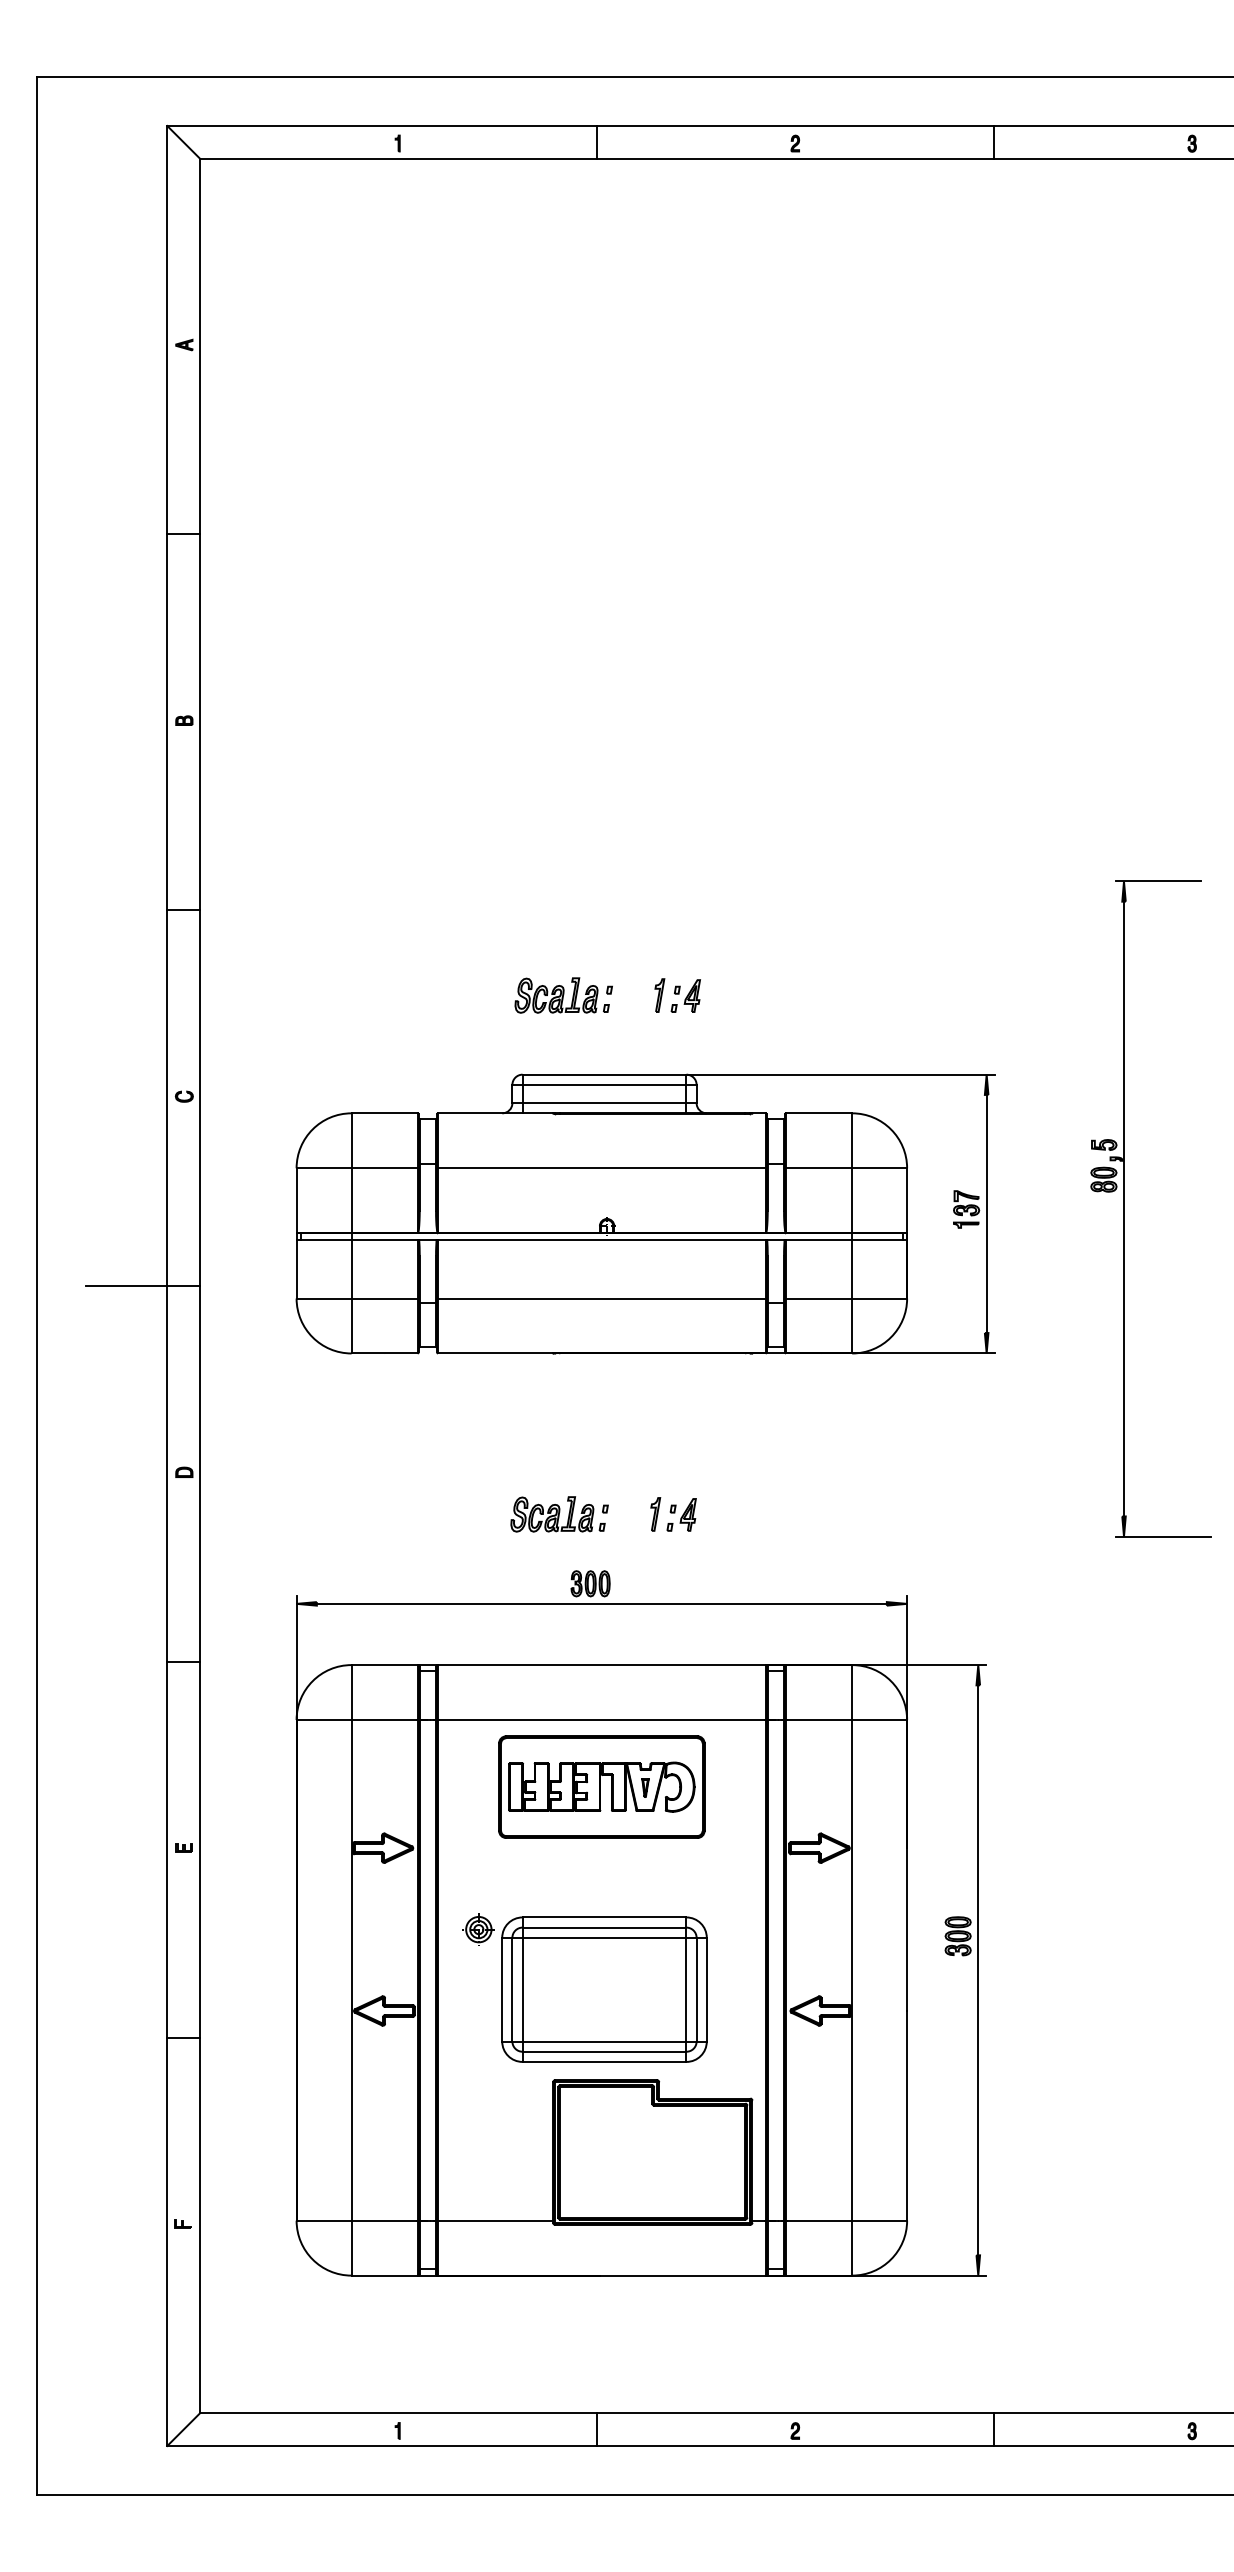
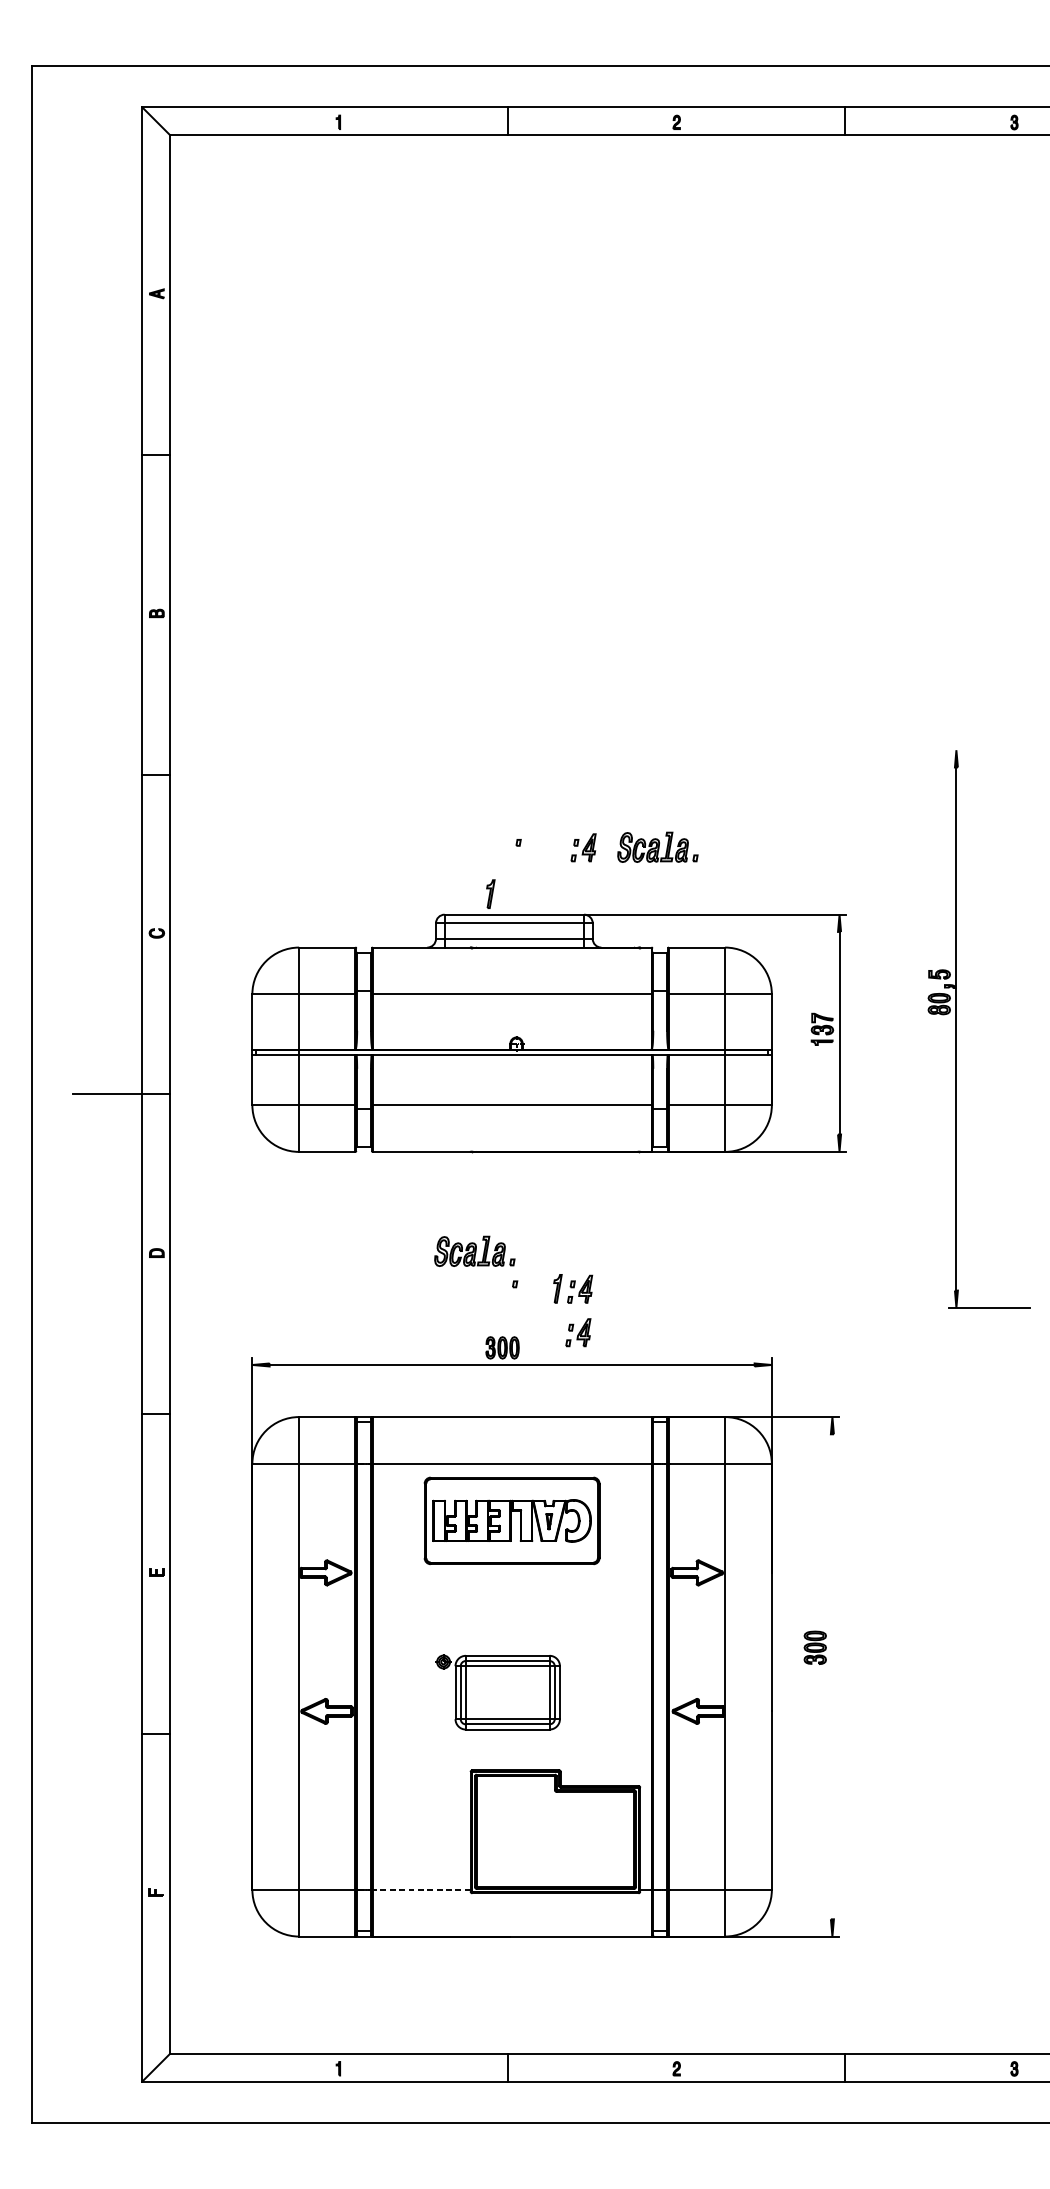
line: (1157, 881) -> (984, 750), removed
part: (561, 995) -> (657, 847), moved
part: (659, 995) -> (490, 894), moved
part: (557, 1514) -> (474, 1251), moved
part: (679, 1565) -> (578, 1332), added
line: (978, 1970) -> (832, 1676), removed
part: (584, 1987) -> (497, 1691), size x0.6
line: (495, 2220) -> (421, 1889), solid -> dashed

